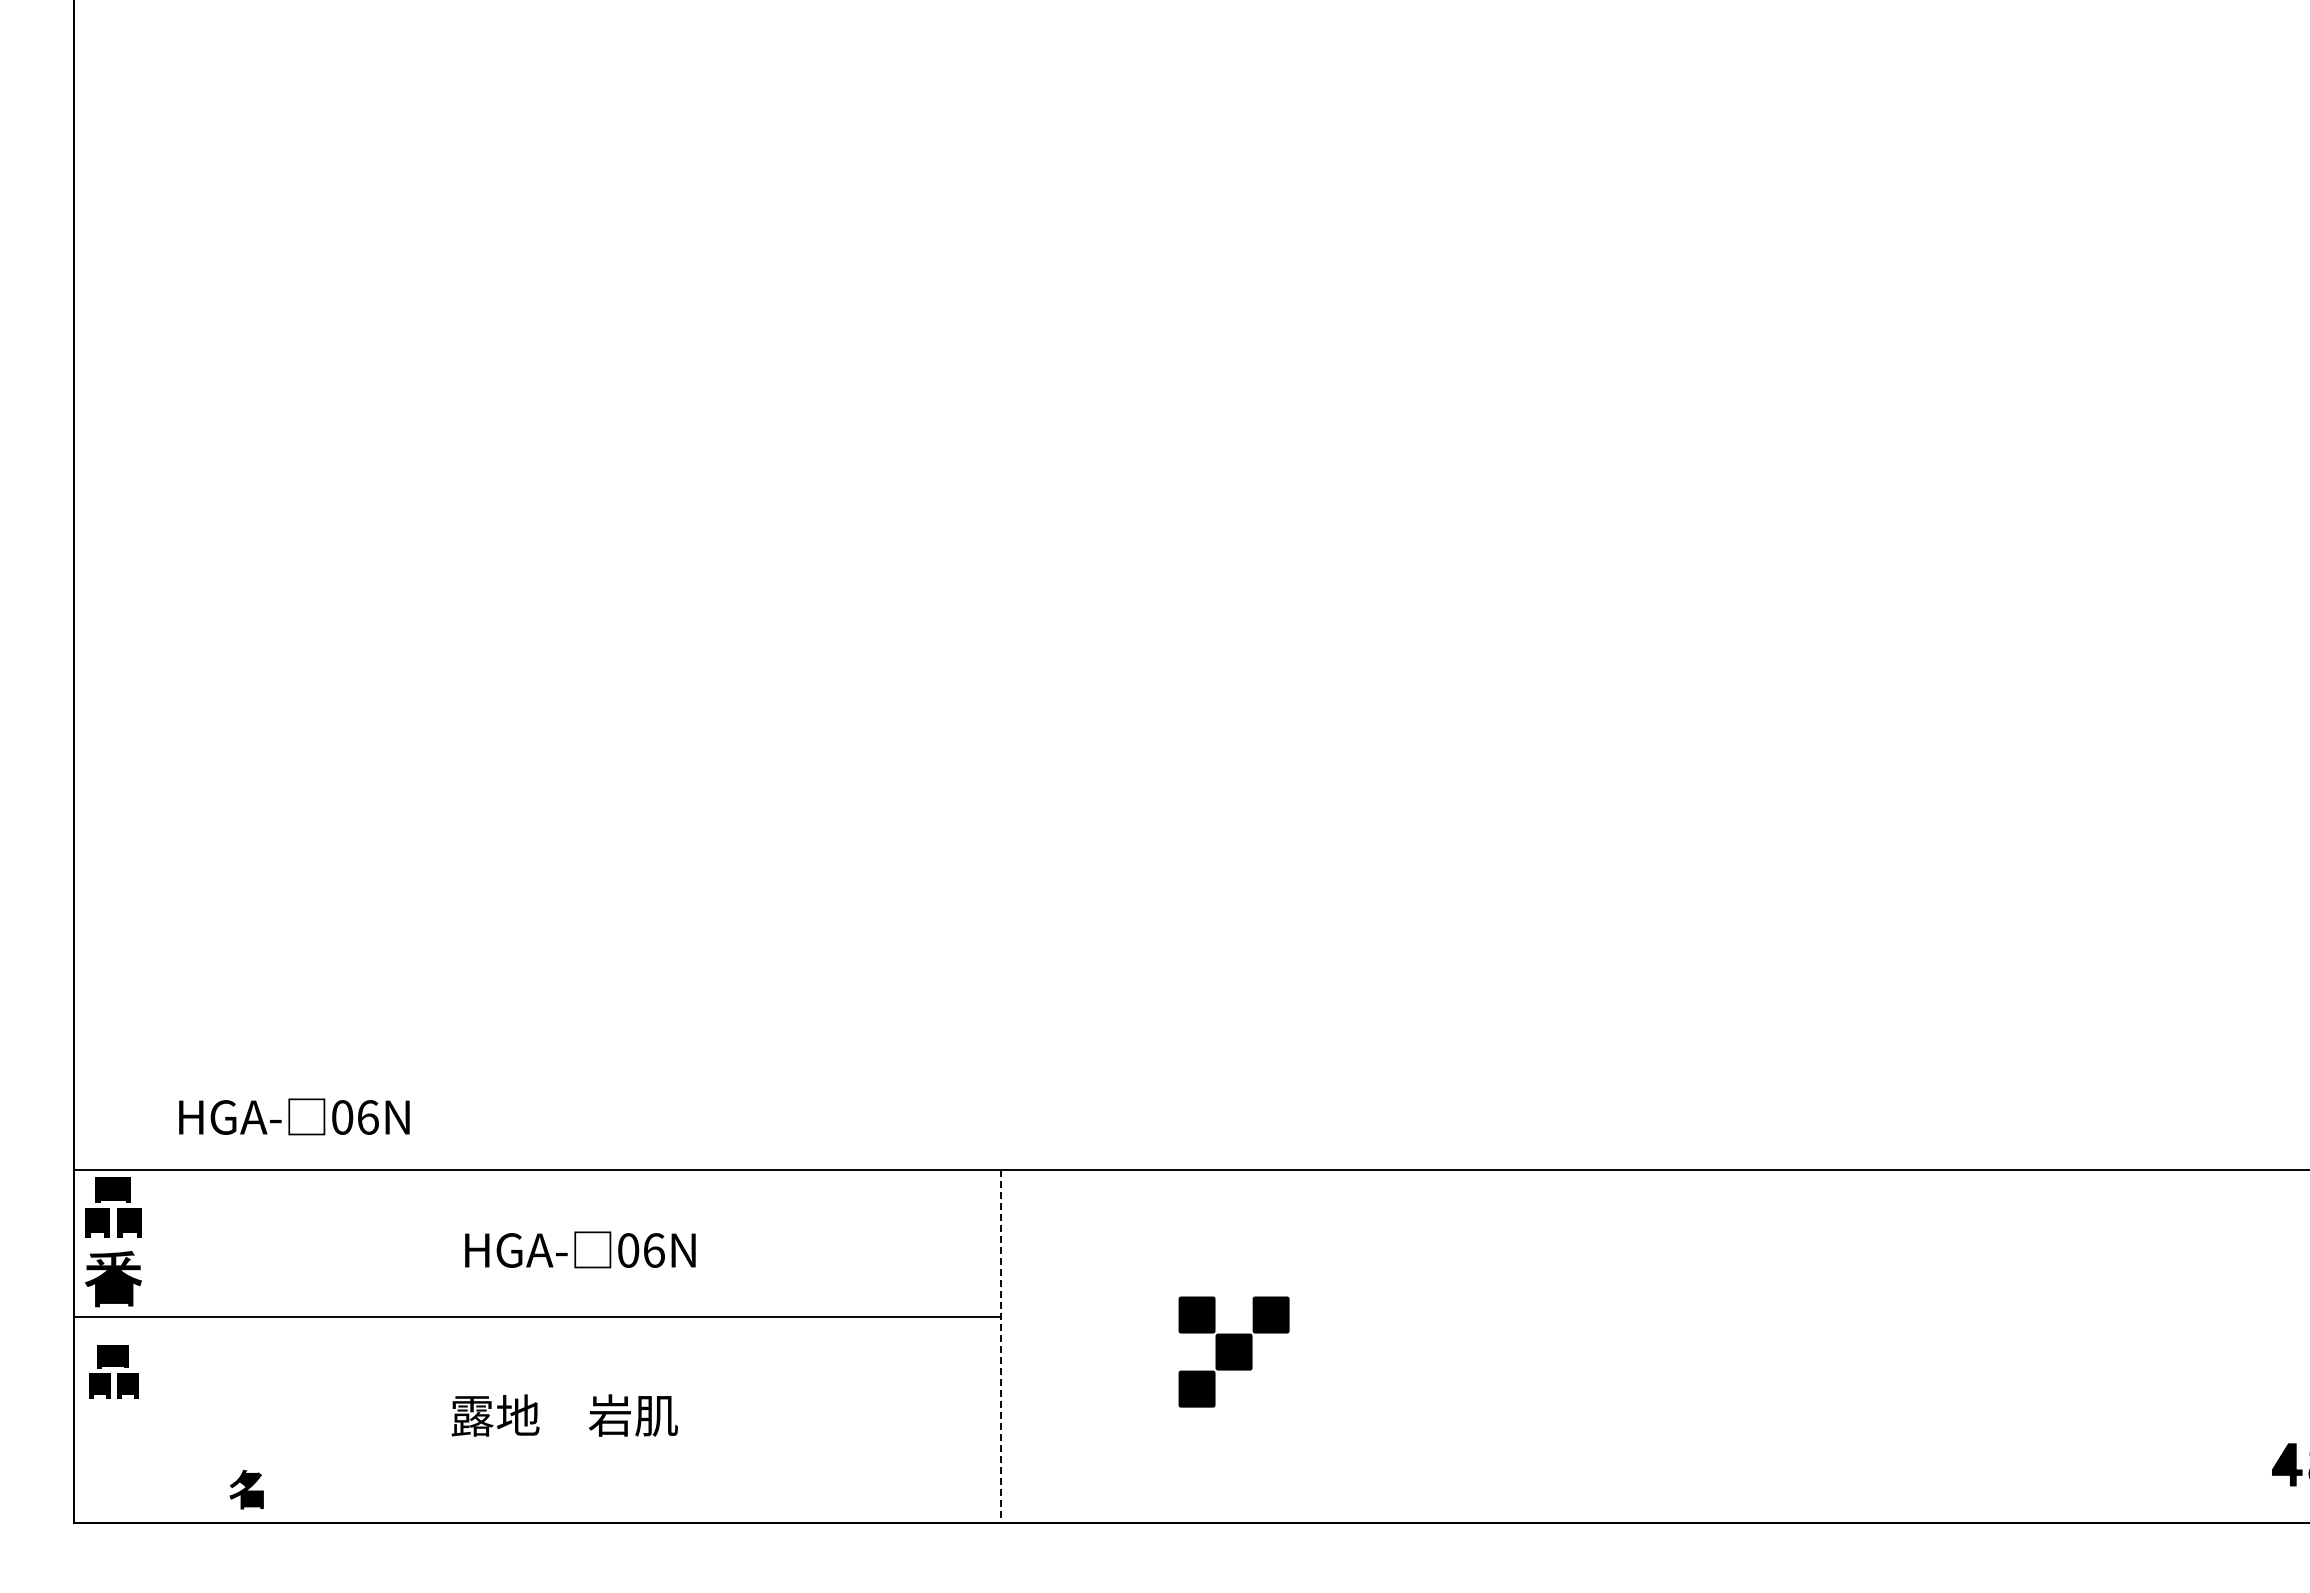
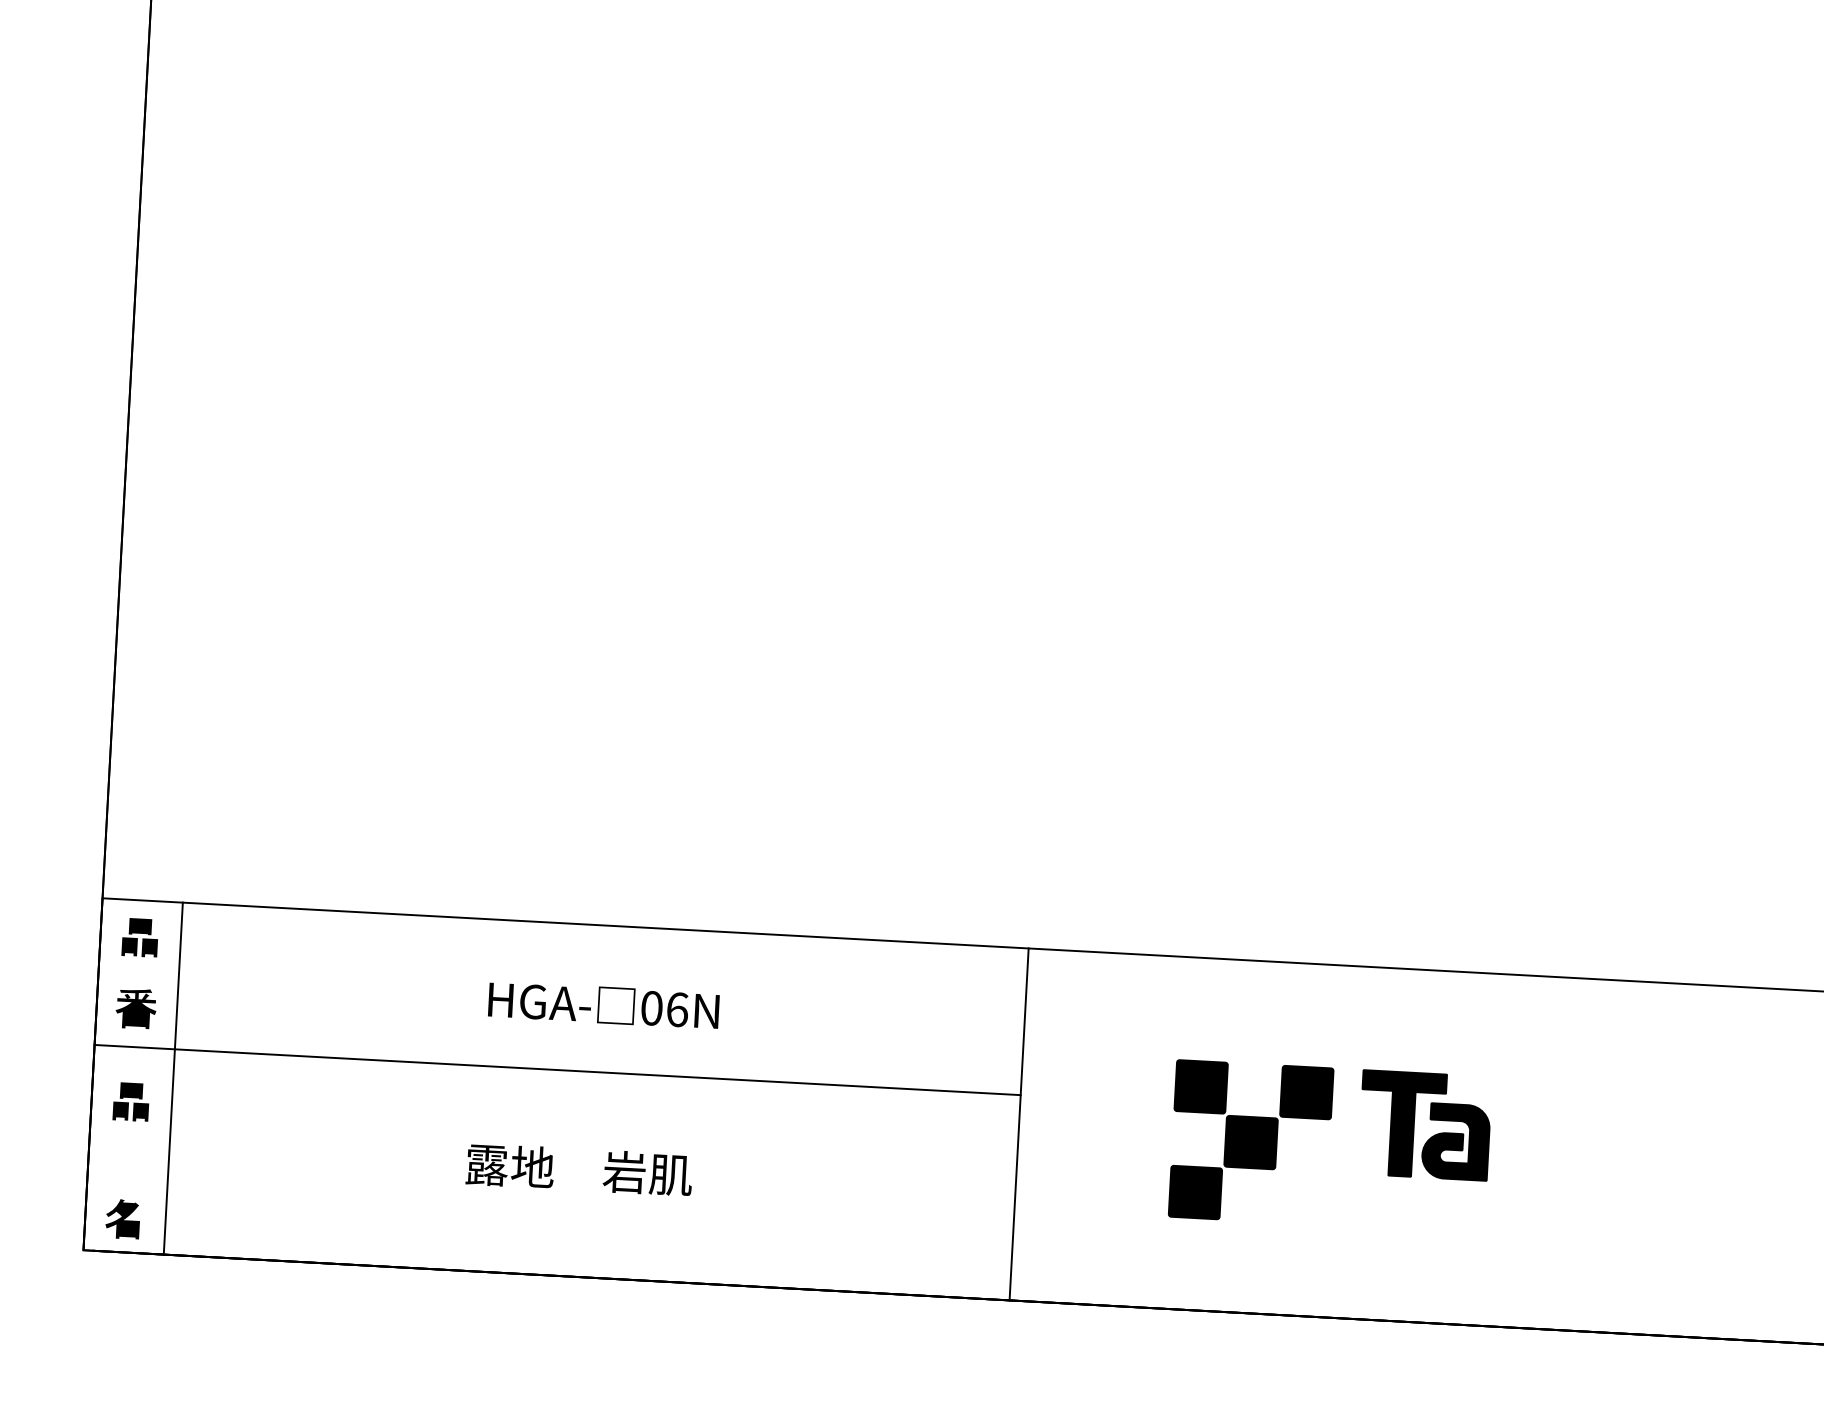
part: (294, 1116) -> (325, 856), removed
part: (113, 1207) -> (139, 937), size x0.62
part: (113, 1278) -> (136, 1008), size x0.71
fill: (1384, 1325) -> (1402, 1124), added
fill: (1438, 1340) -> (1455, 1142), added
line: (154, 1346) -> (173, 1078), added
line: (1001, 1347) -> (1019, 1125), dashed -> solid
part: (1233, 1351) -> (1250, 1141), size x1.43
part: (113, 1371) -> (131, 1101), size x0.71
part: (246, 1489) -> (122, 1219), moved

